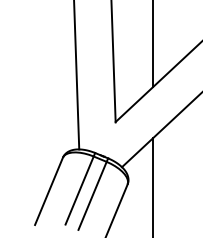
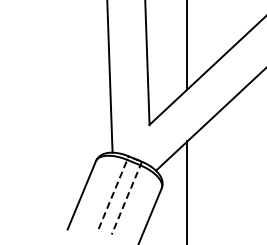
line: (80, 188) -> (113, 192), solid -> dashed
line: (92, 194) -> (126, 198), solid -> dashed

